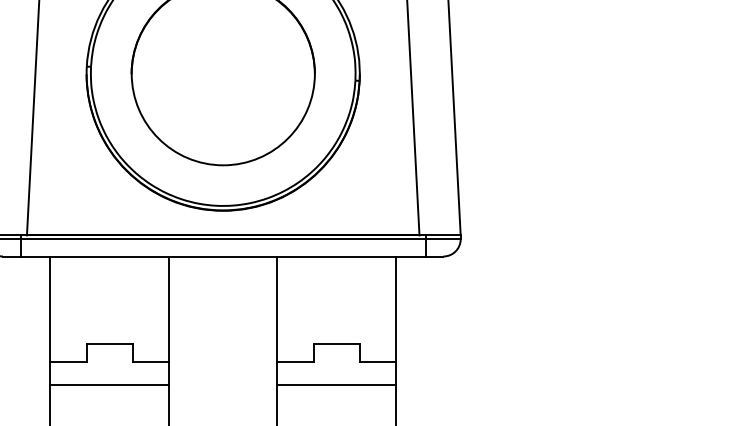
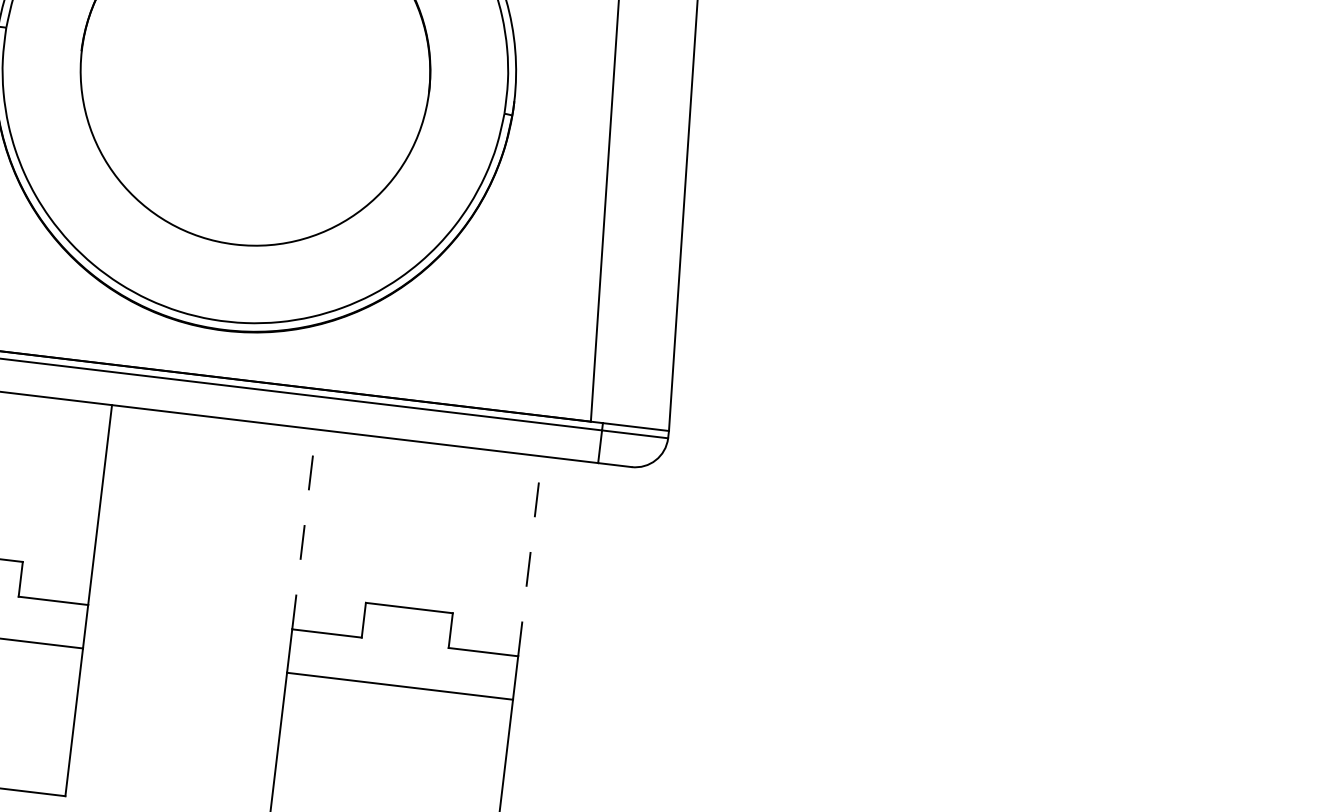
line: (277, 309) -> (304, 530), solid -> dashed
line: (396, 309) -> (530, 556), solid -> dashed

